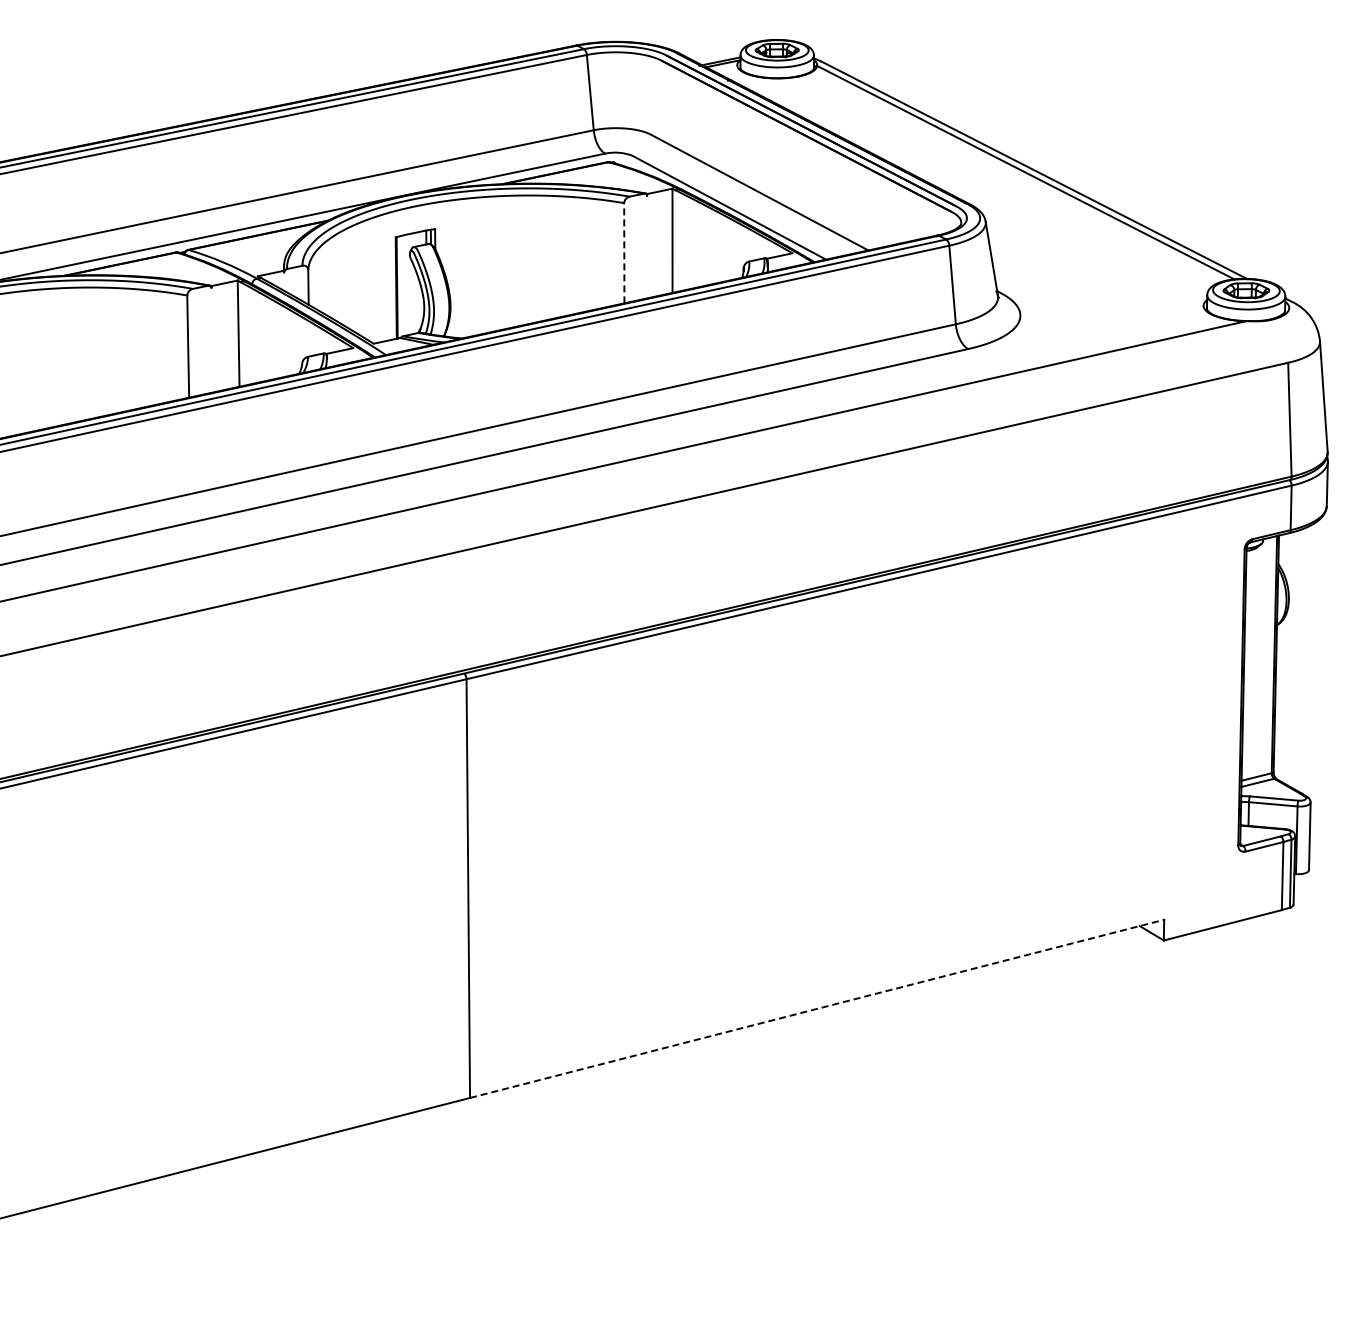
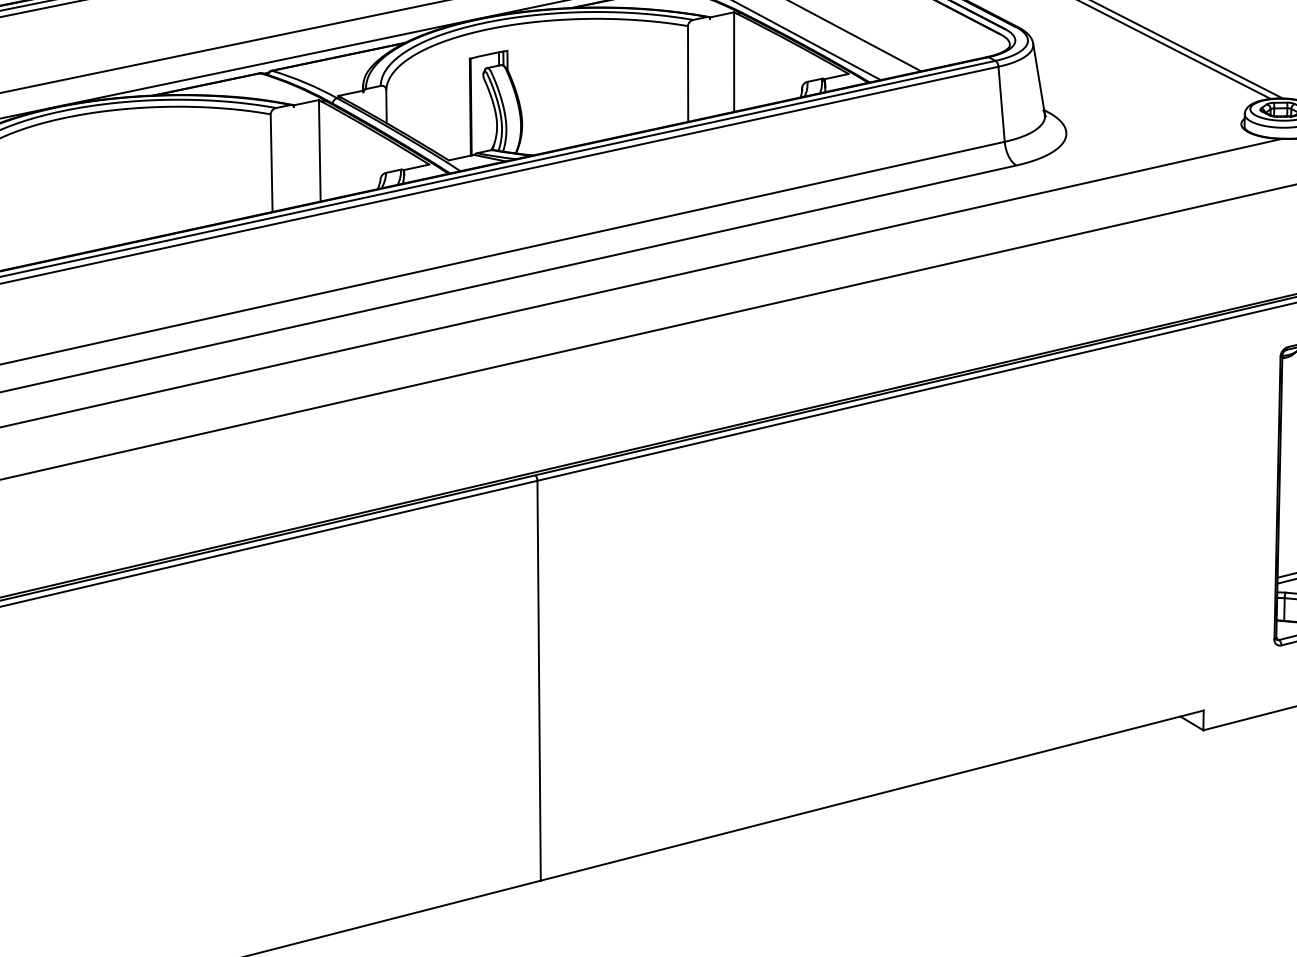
line: (624, 252) -> (688, 73), dashed -> solid
line: (817, 1008) -> (872, 795), dashed -> solid

